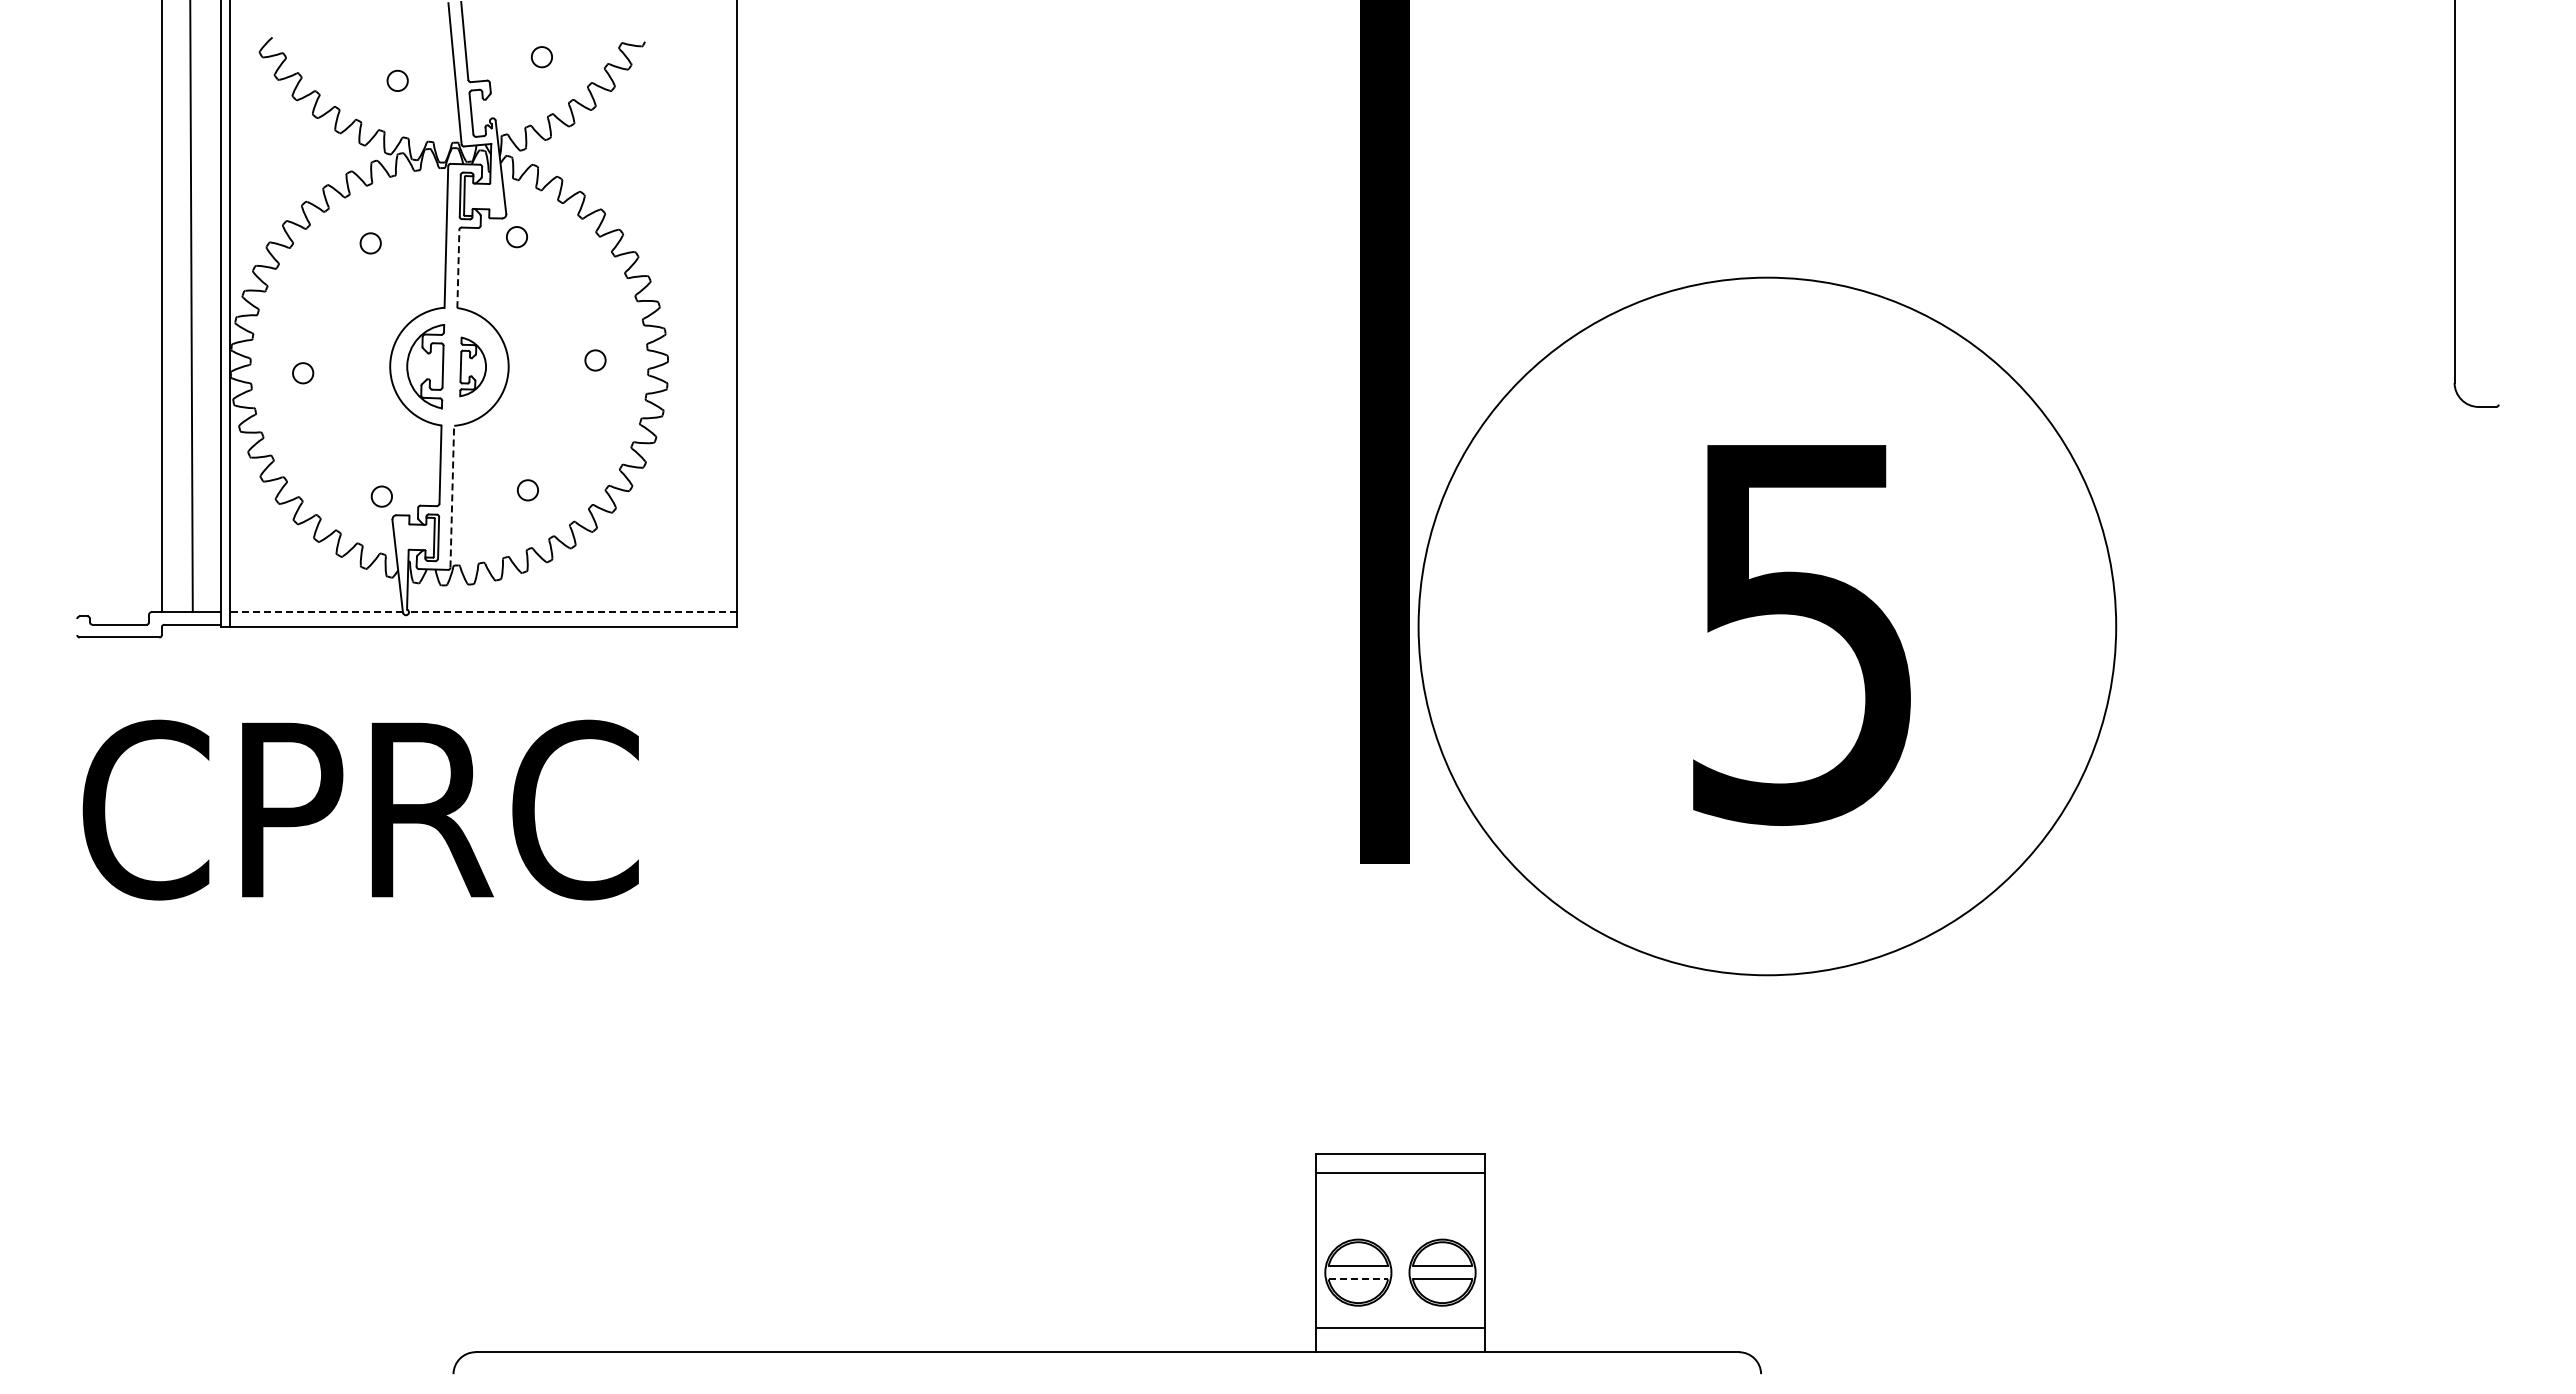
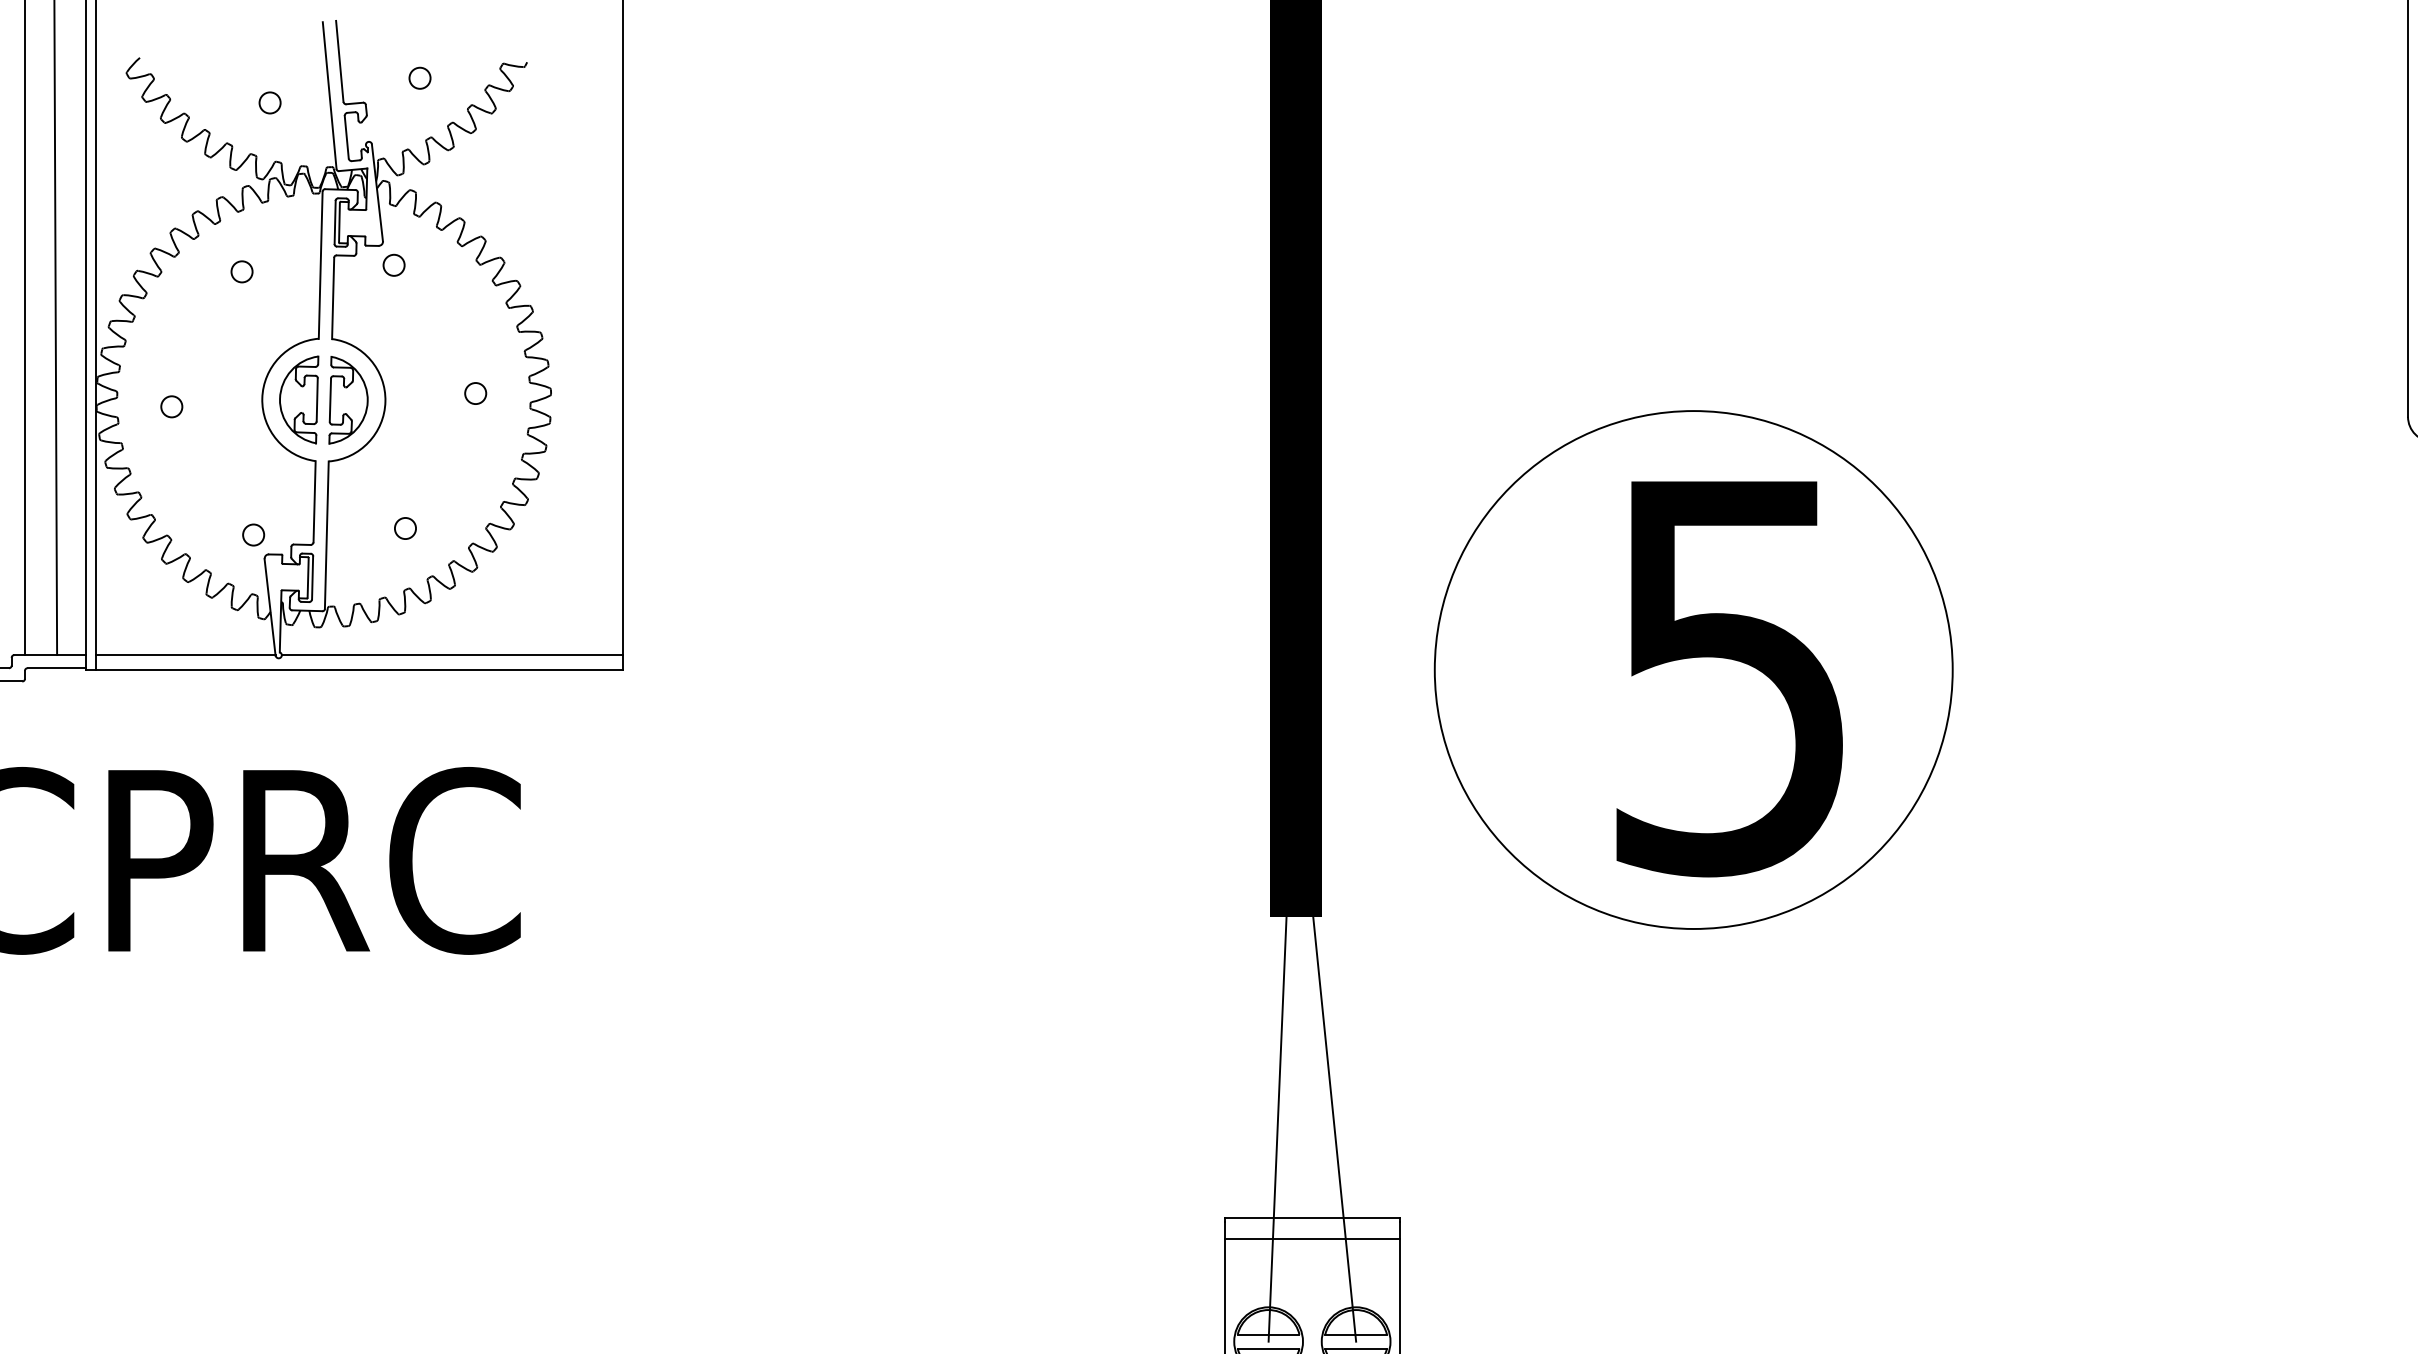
line: (458, 268) -> (333, 297), dashed -> solid
part: (472, 366) -> (347, 399), size x1.43
line: (452, 496) -> (327, 534), dashed -> solid
line: (316, 612) -> (185, 655), dashed -> solid
line: (572, 612) -> (451, 655), dashed -> solid
circle: (1767, 626) -> (1693, 670), size x0.71
line: (1367, 1048) -> (1278, 1108), added
line: (1420, 1054) -> (1333, 1114), added
line: (1358, 1279) -> (1268, 1348), dashed -> solid

